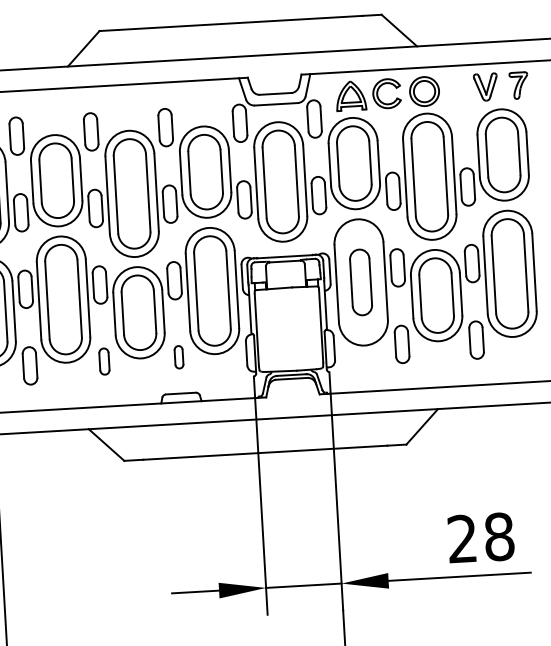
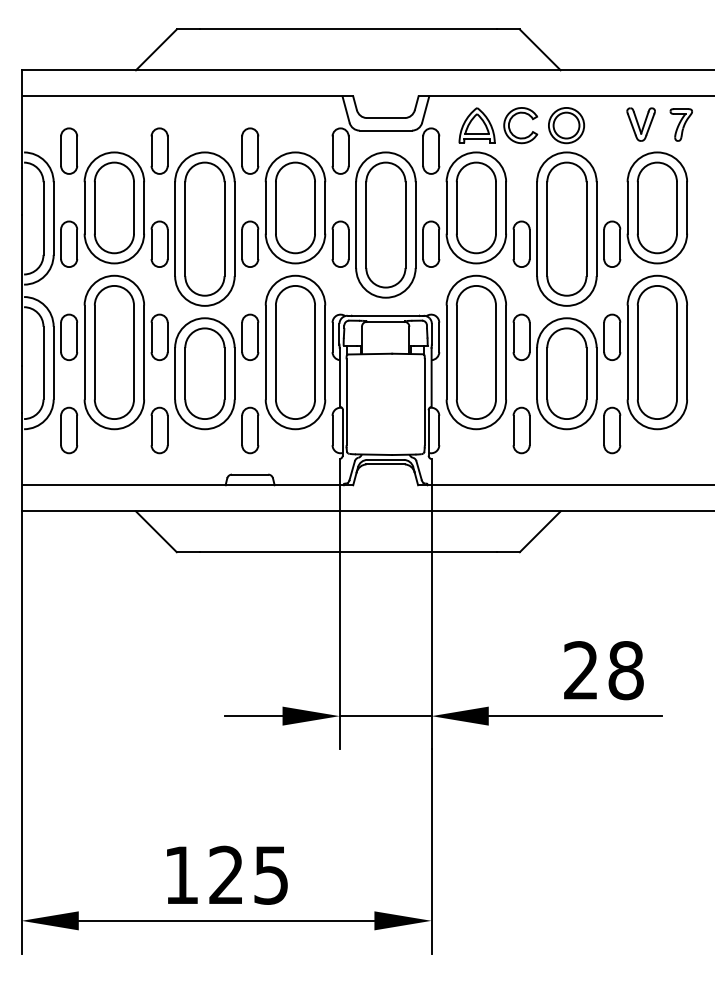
part: (360, 282) -> (475, 352), size x1.67
part: (179, 357) -> (250, 430), size x1.67
part: (104, 361) -> (159, 430), size x1.43

